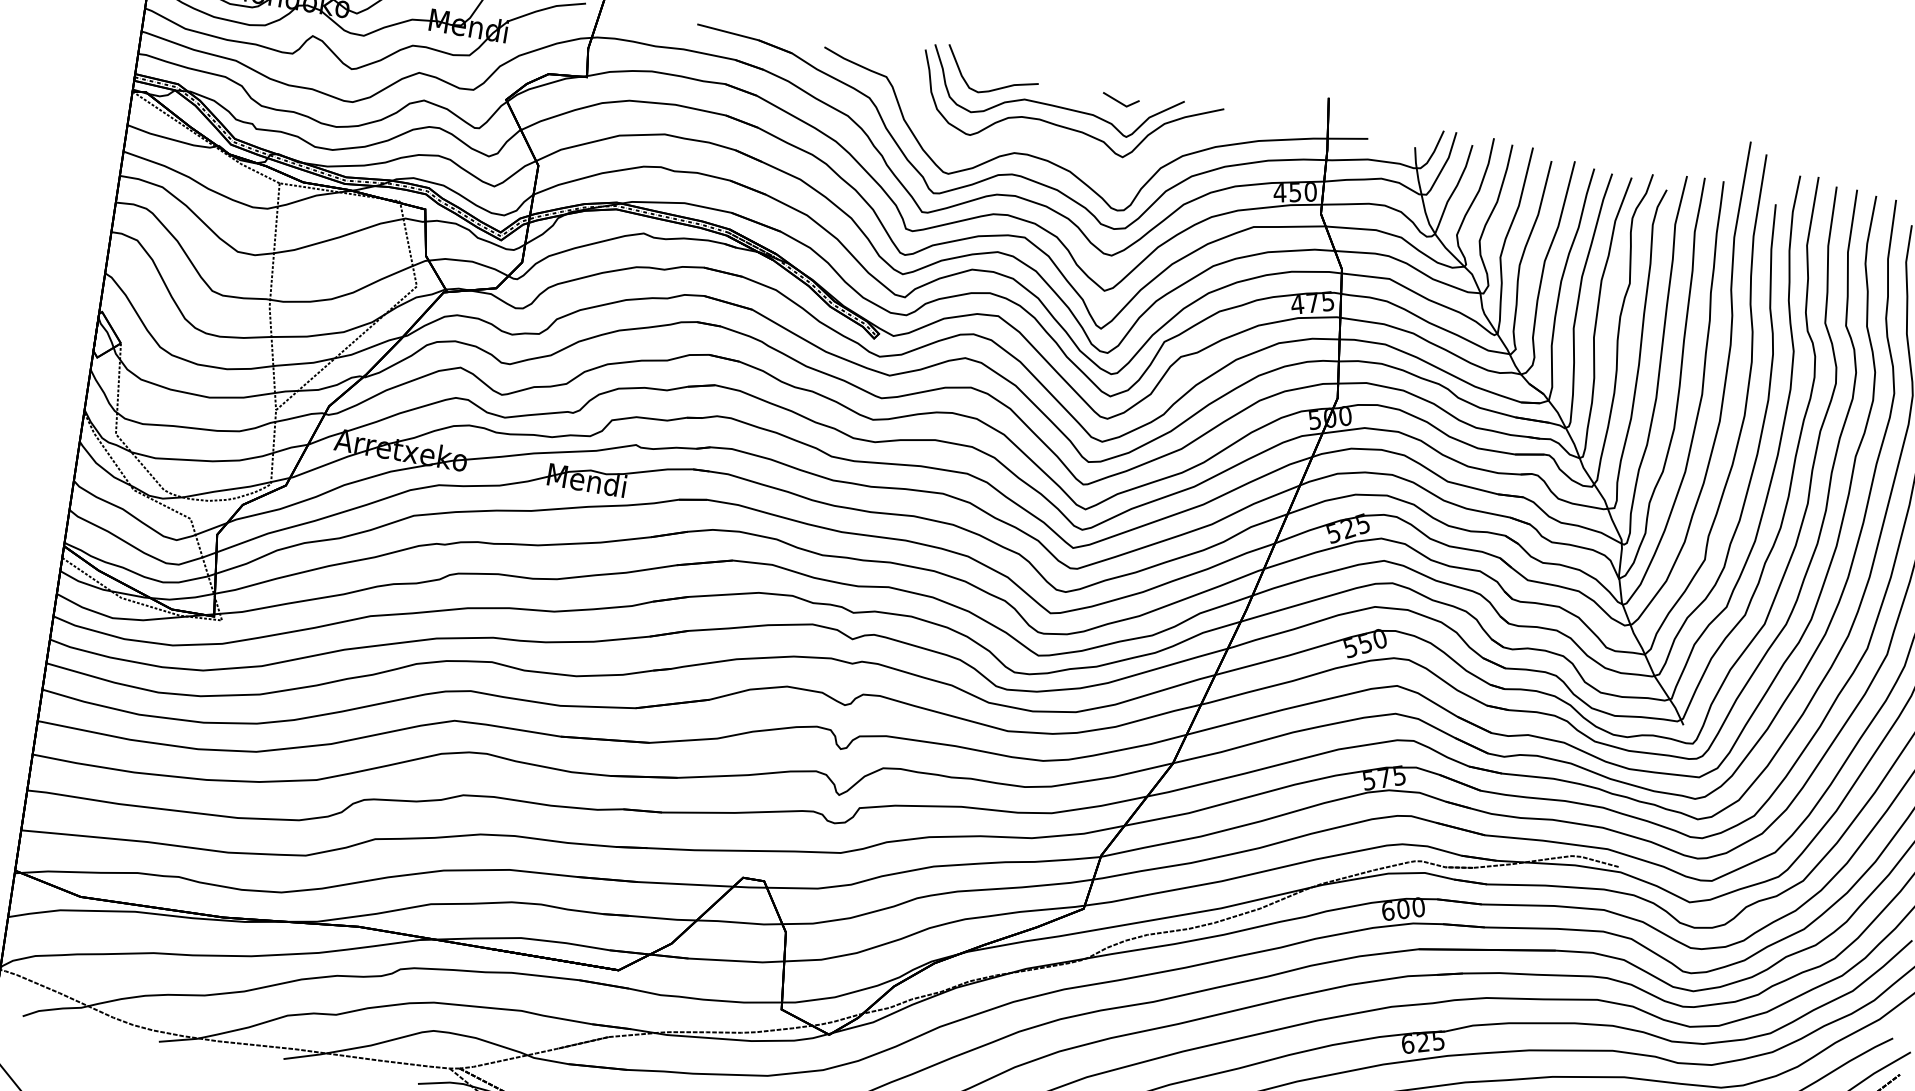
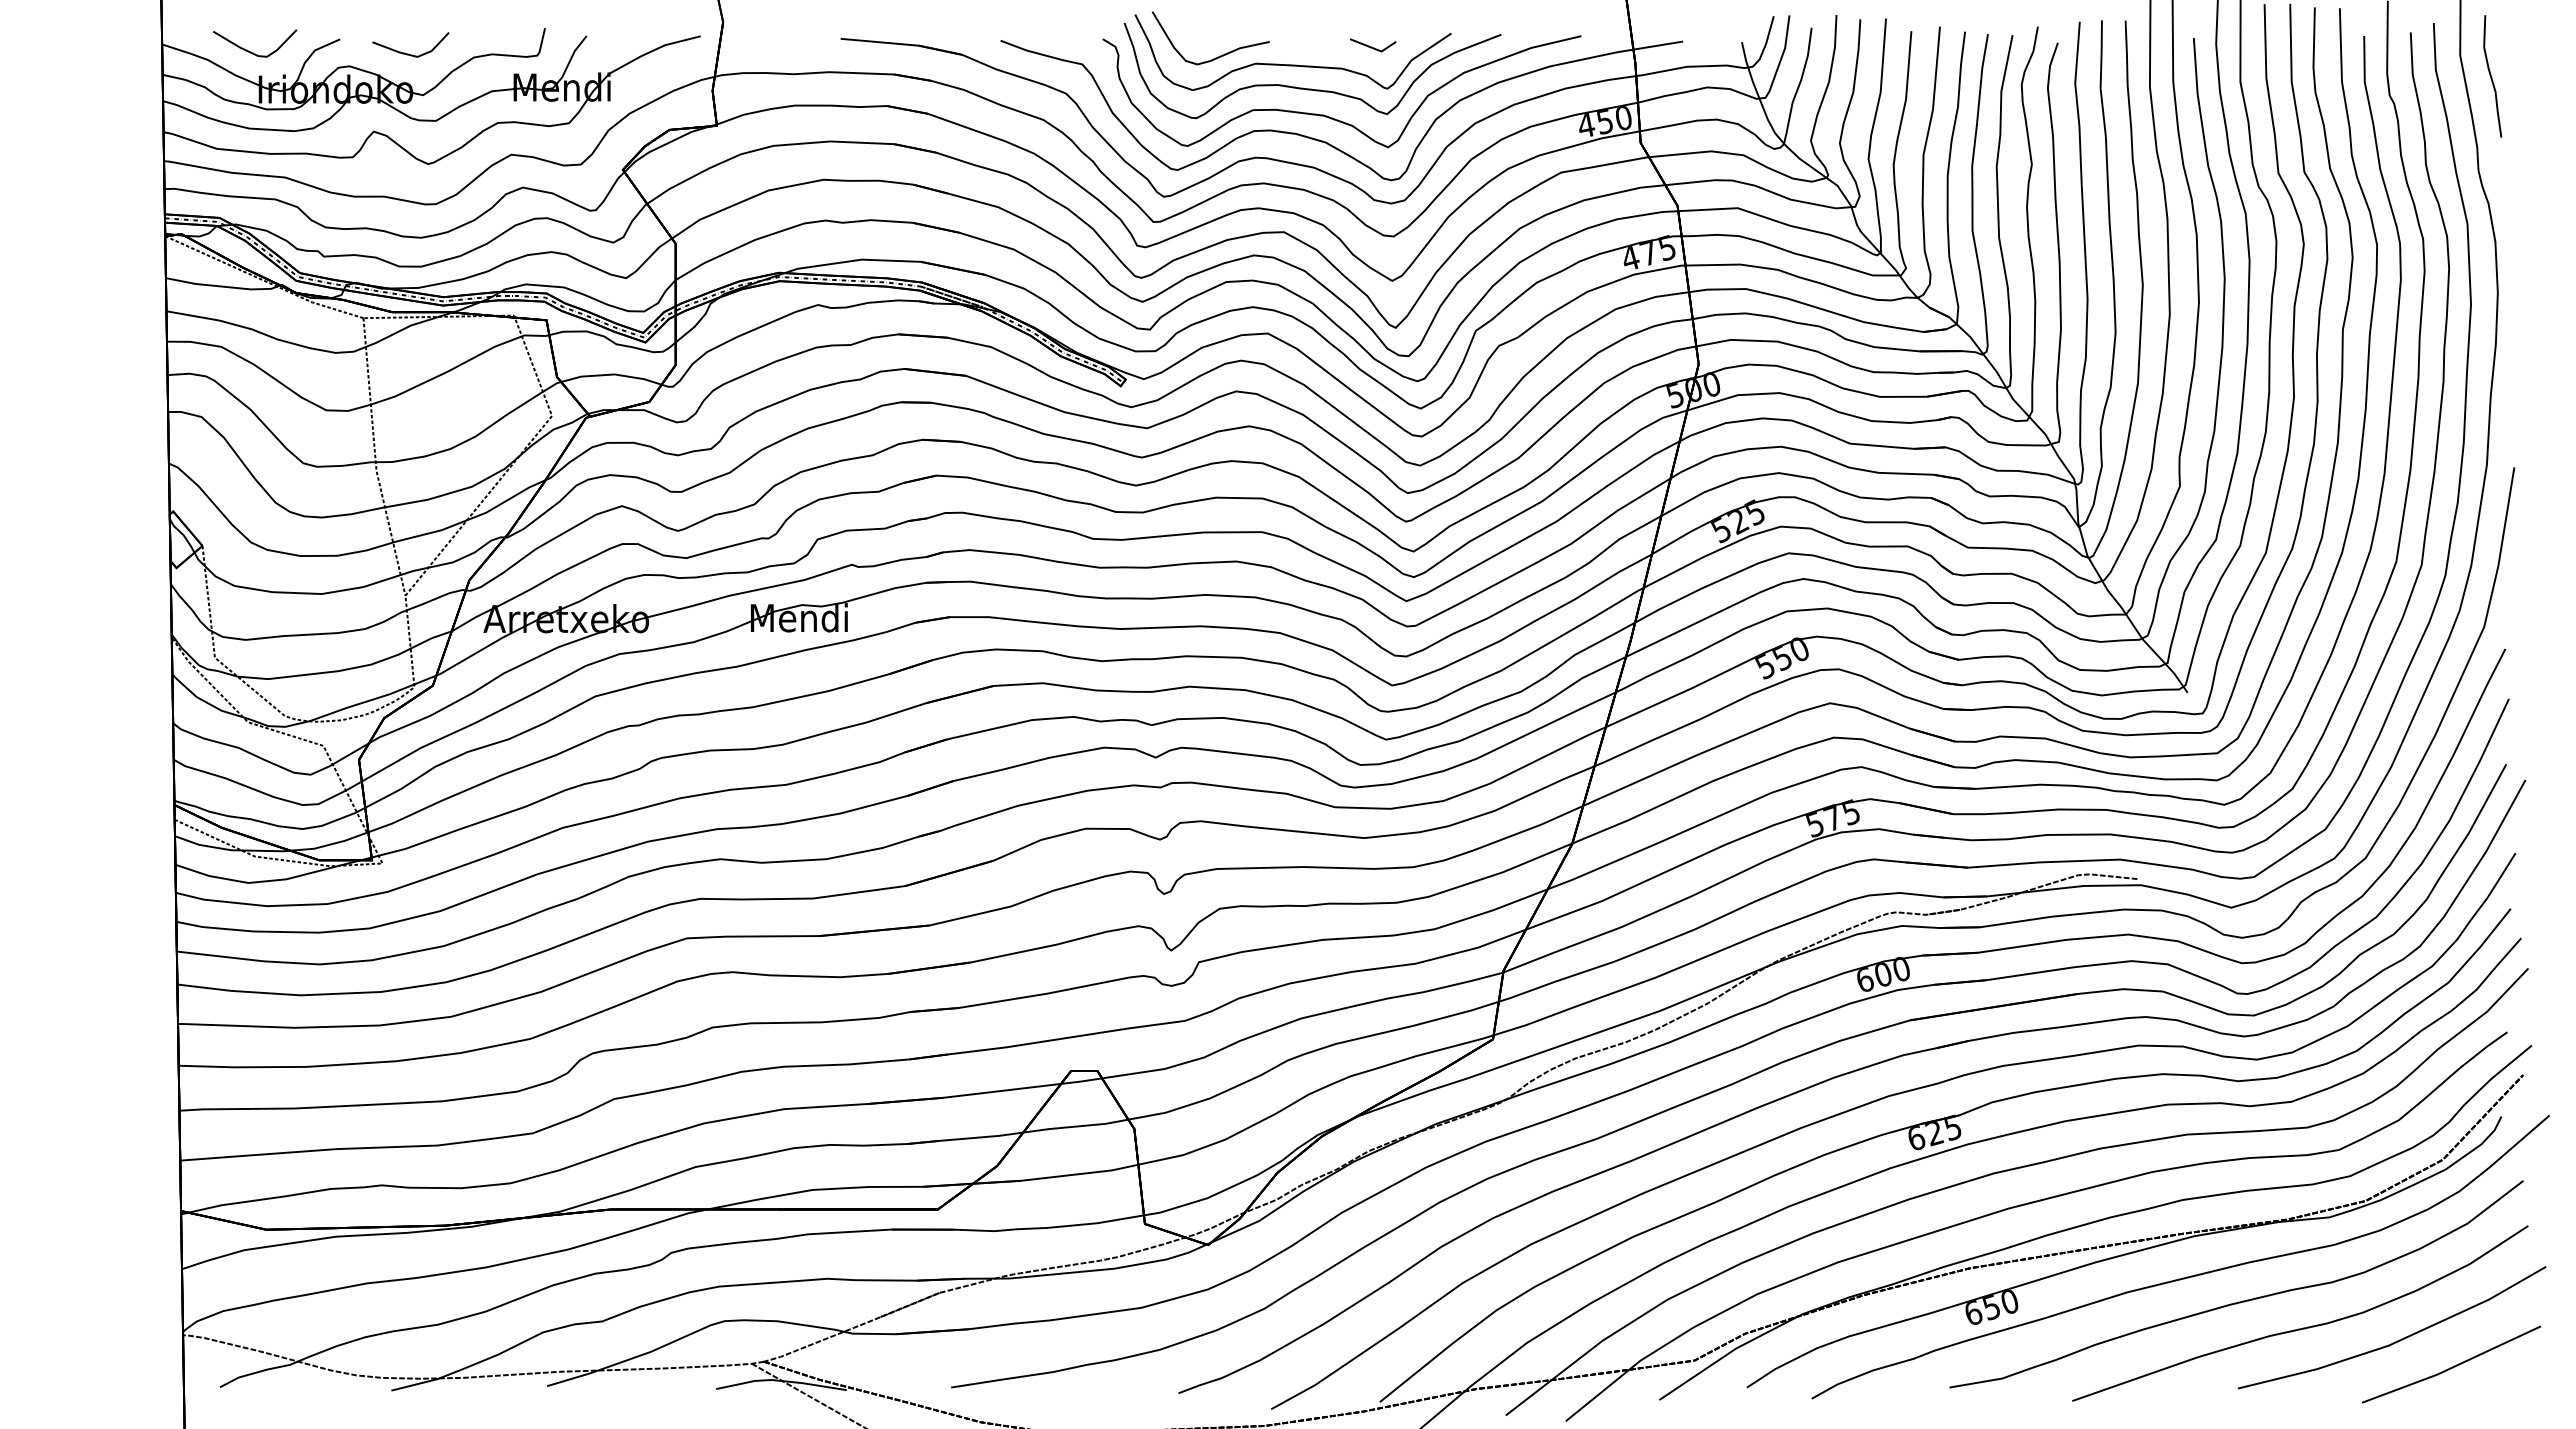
curve: (1078, 152) -> (1332, 117), added

